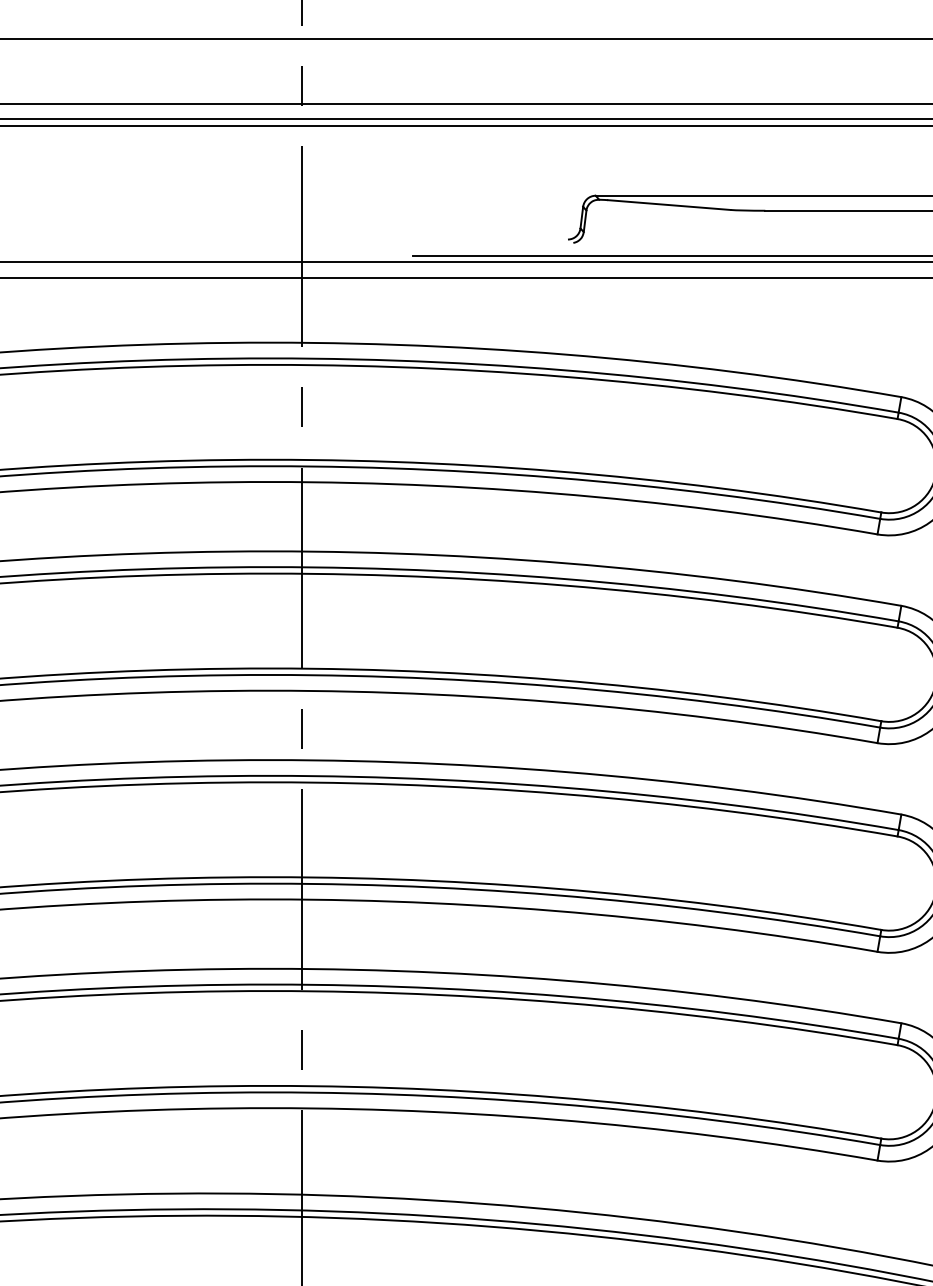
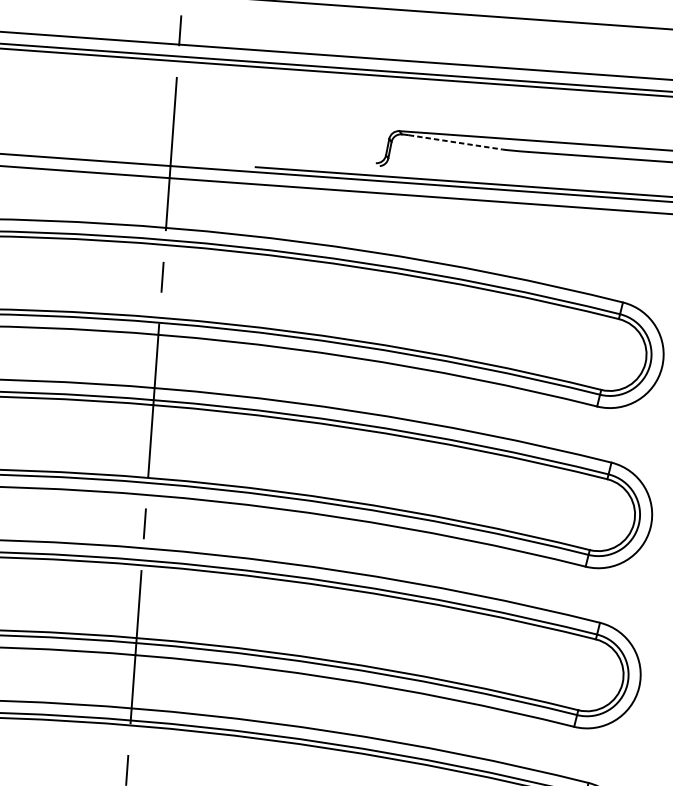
line: (669, 205) -> (455, 142), solid -> dashed

